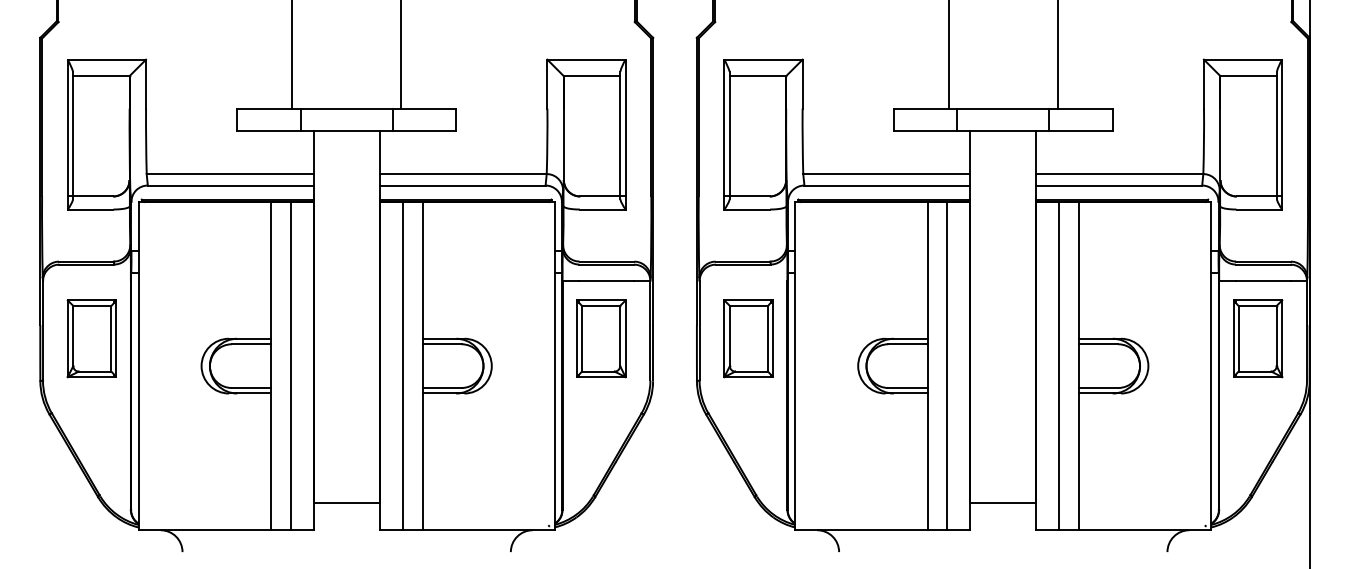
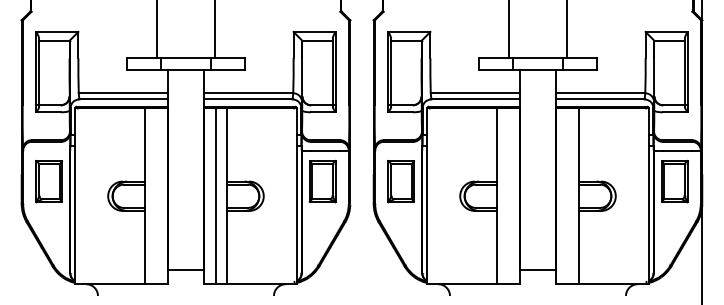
line: (291, 366) -> (156, 196), removed
line: (948, 366) -> (508, 196), removed
line: (1058, 366) -> (567, 196), removed

